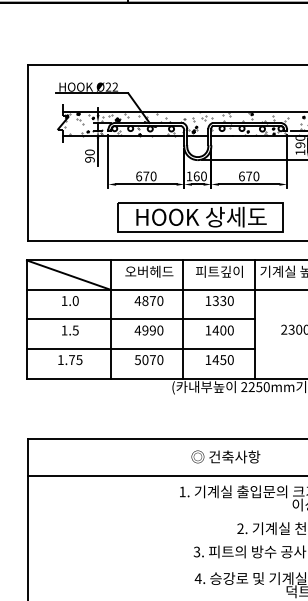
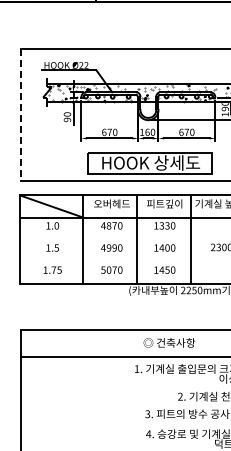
line: (27, 153) -> (20, 115), solid -> dashed
line: (140, 319) -> (105, 239), removed
line: (140, 348) -> (105, 261), removed

